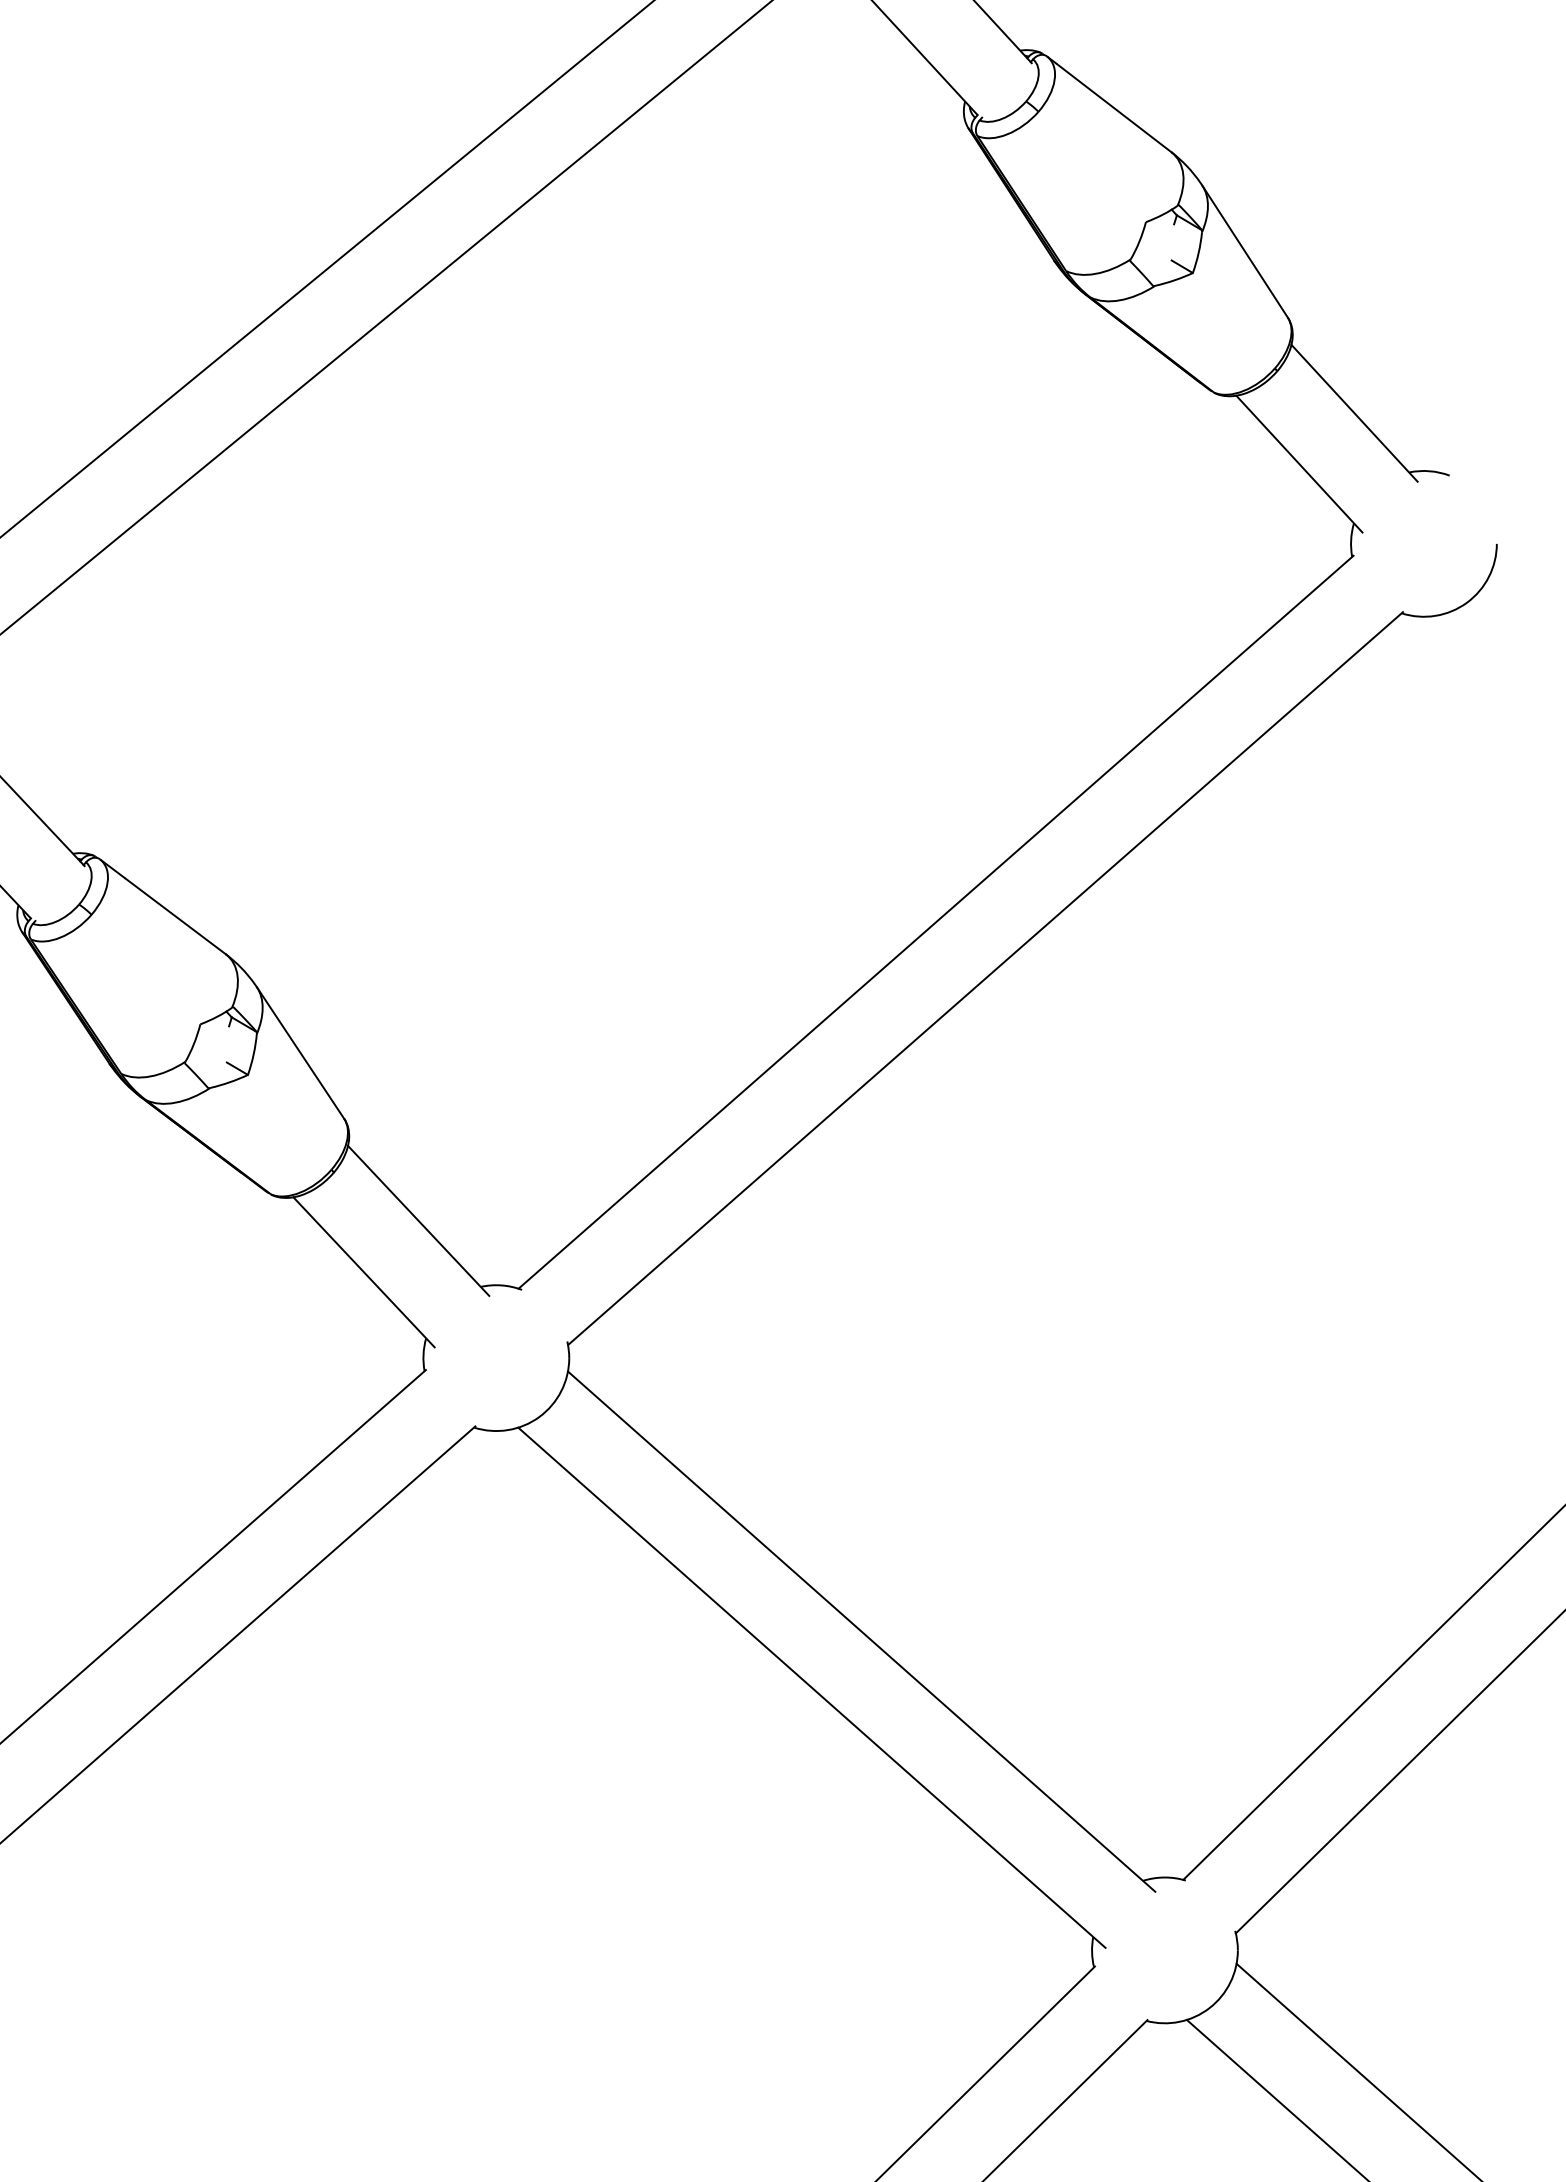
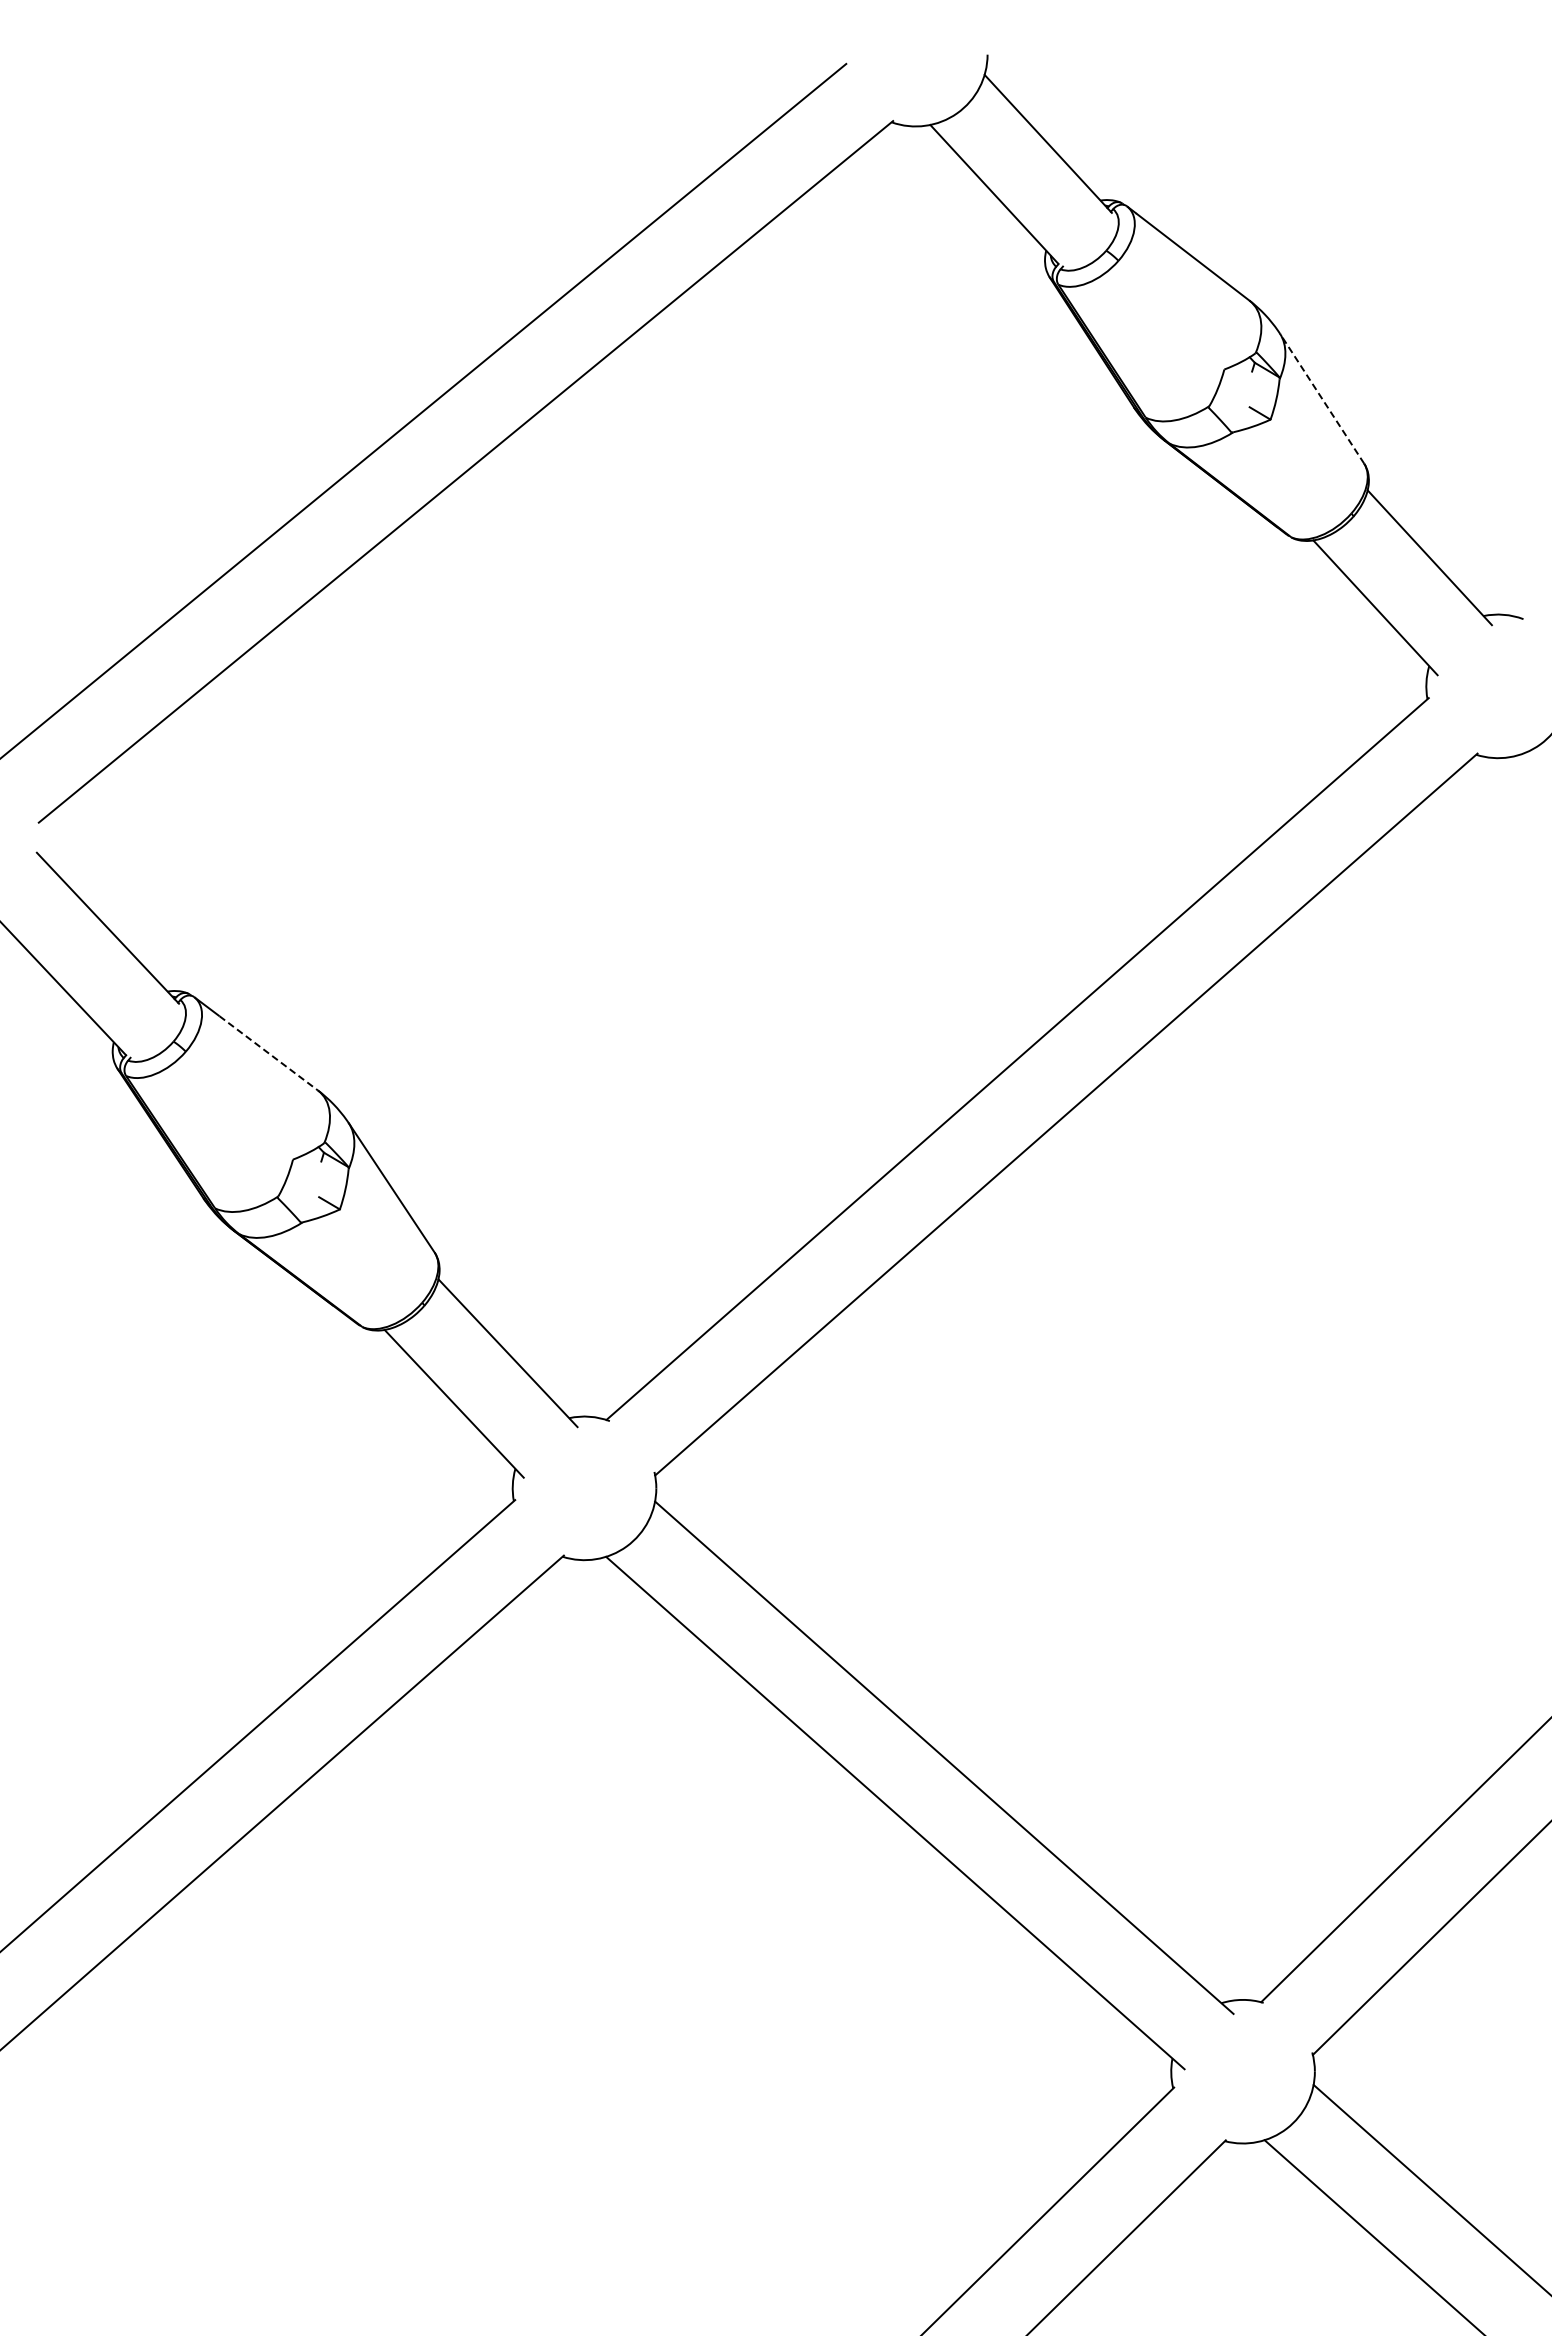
line: (1244, 251) -> (1321, 398), solid -> dashed
line: (175, 916) -> (268, 1053), solid -> dashed

